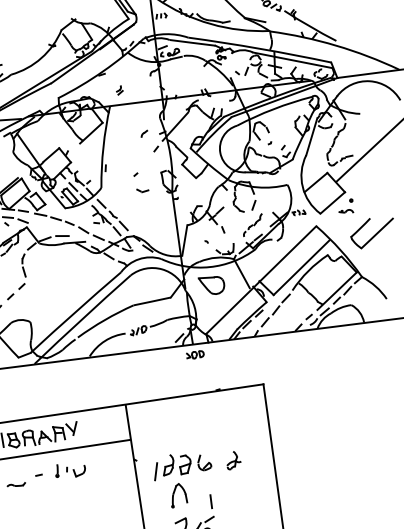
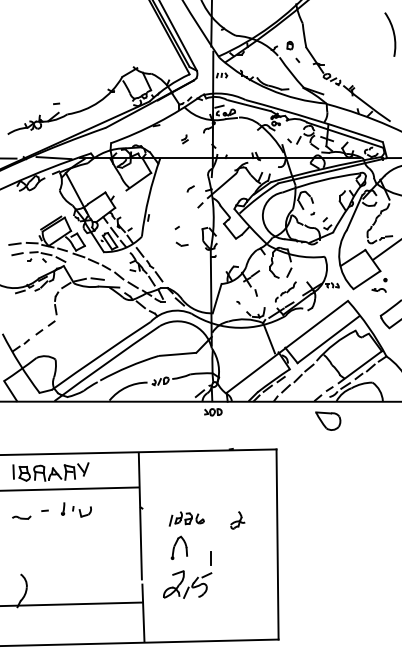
part: (119, 90) -> (184, 139), moved
part: (212, 284) -> (328, 420), moved
part: (181, 465) -> (186, 518), size x0.6

